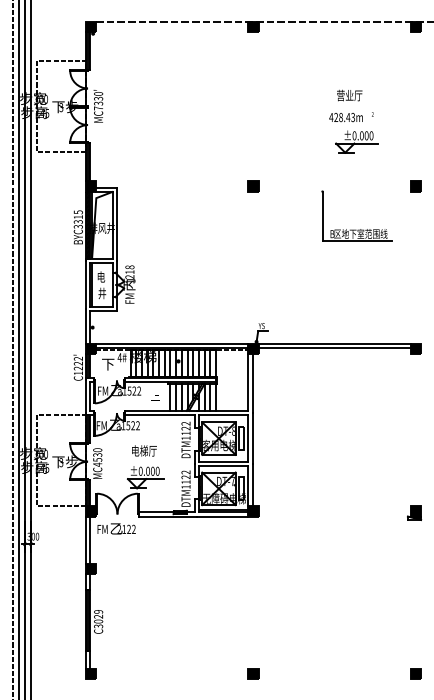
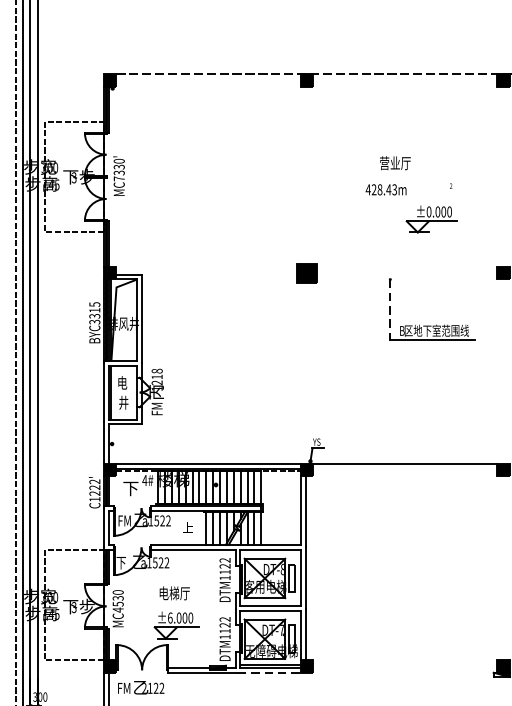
text: (349, 95) -> (395, 163), moved
text: (345, 117) -> (385, 189), moved
part: (253, 186) -> (306, 273), size x1.6
line: (322, 216) -> (390, 309), solid -> dashed
line: (334, 347) -> (404, 468), removed
text: (101, 425) -> (122, 562), FM -> 下
text: (140, 470) -> (170, 617), ±0.000 -> ±6.000
line: (222, 516) -> (269, 672), solid -> dashed

